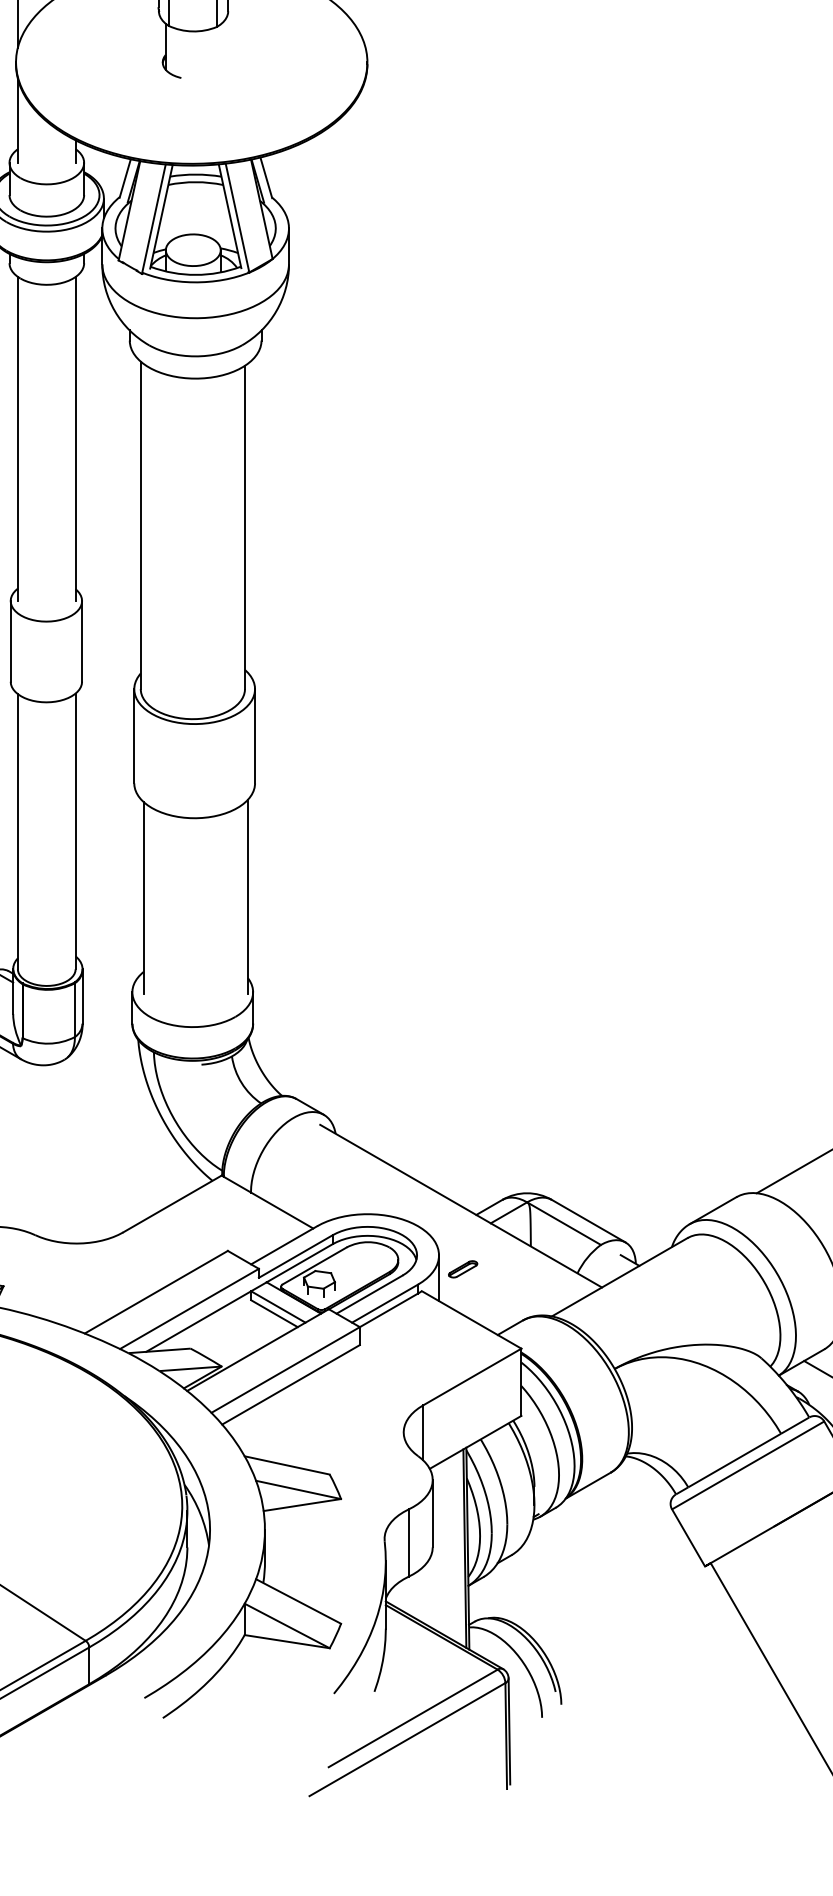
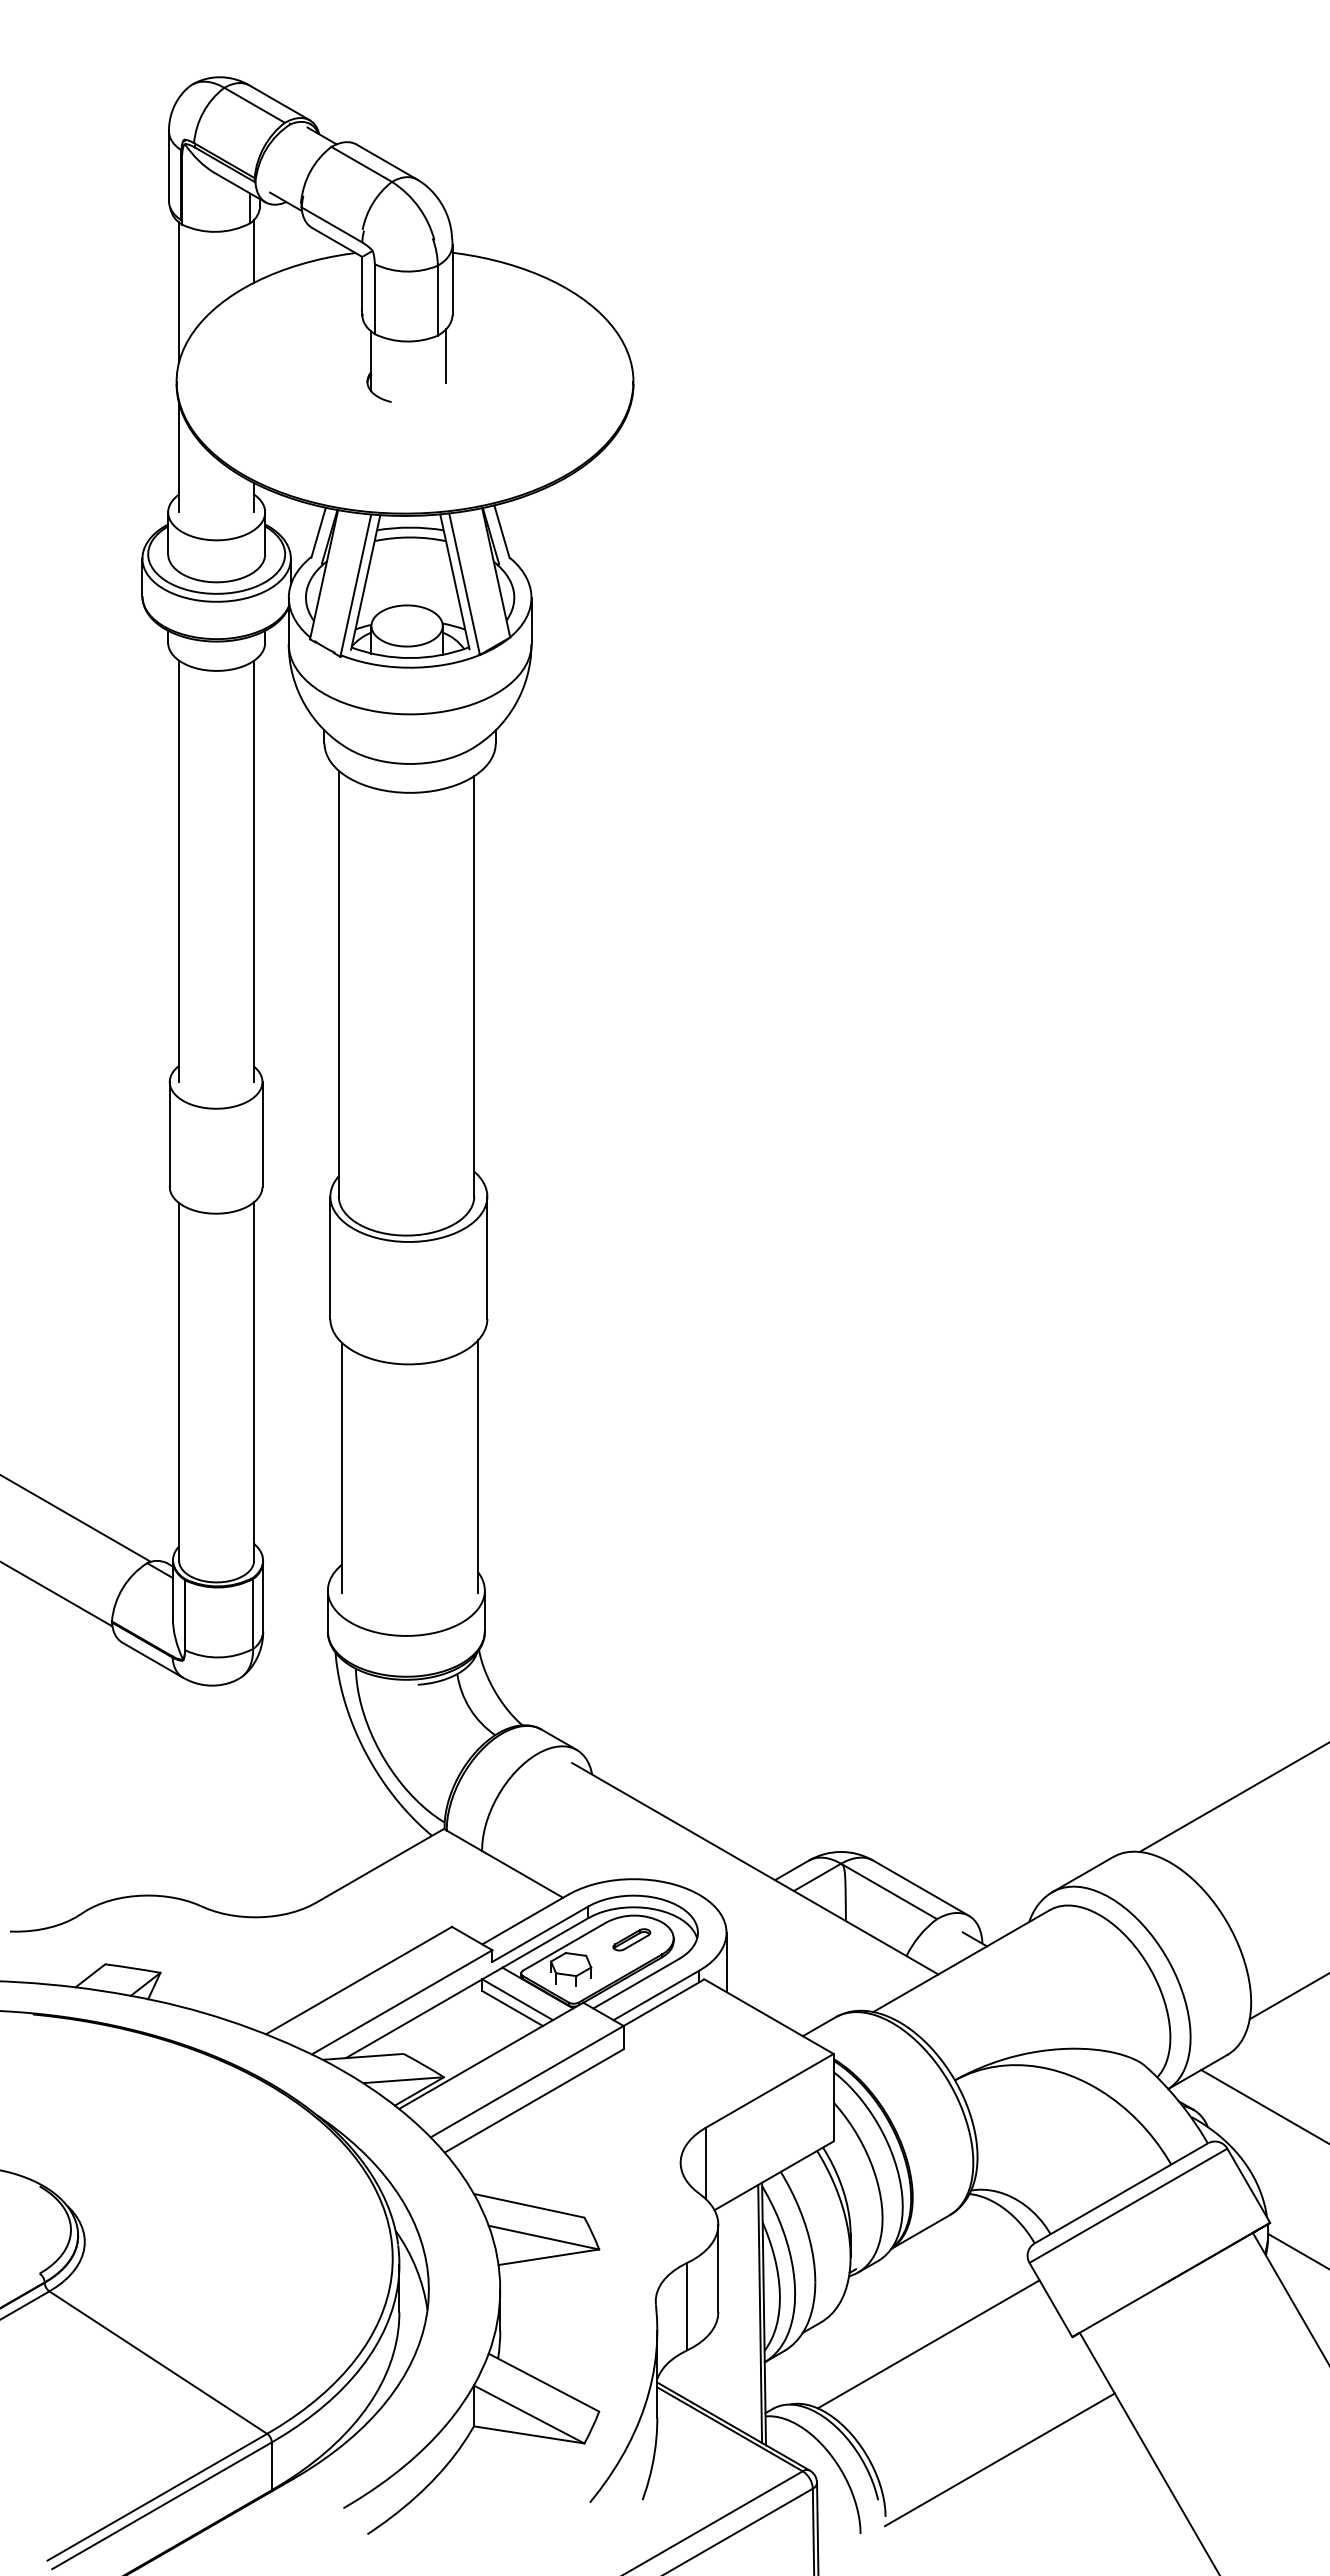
line: (223, 42) -> (446, 355), added
part: (462, 1269) -> (631, 1939), moved
line: (594, 1572) -> (928, 2344), added
line: (648, 1660) -> (999, 2459), added

